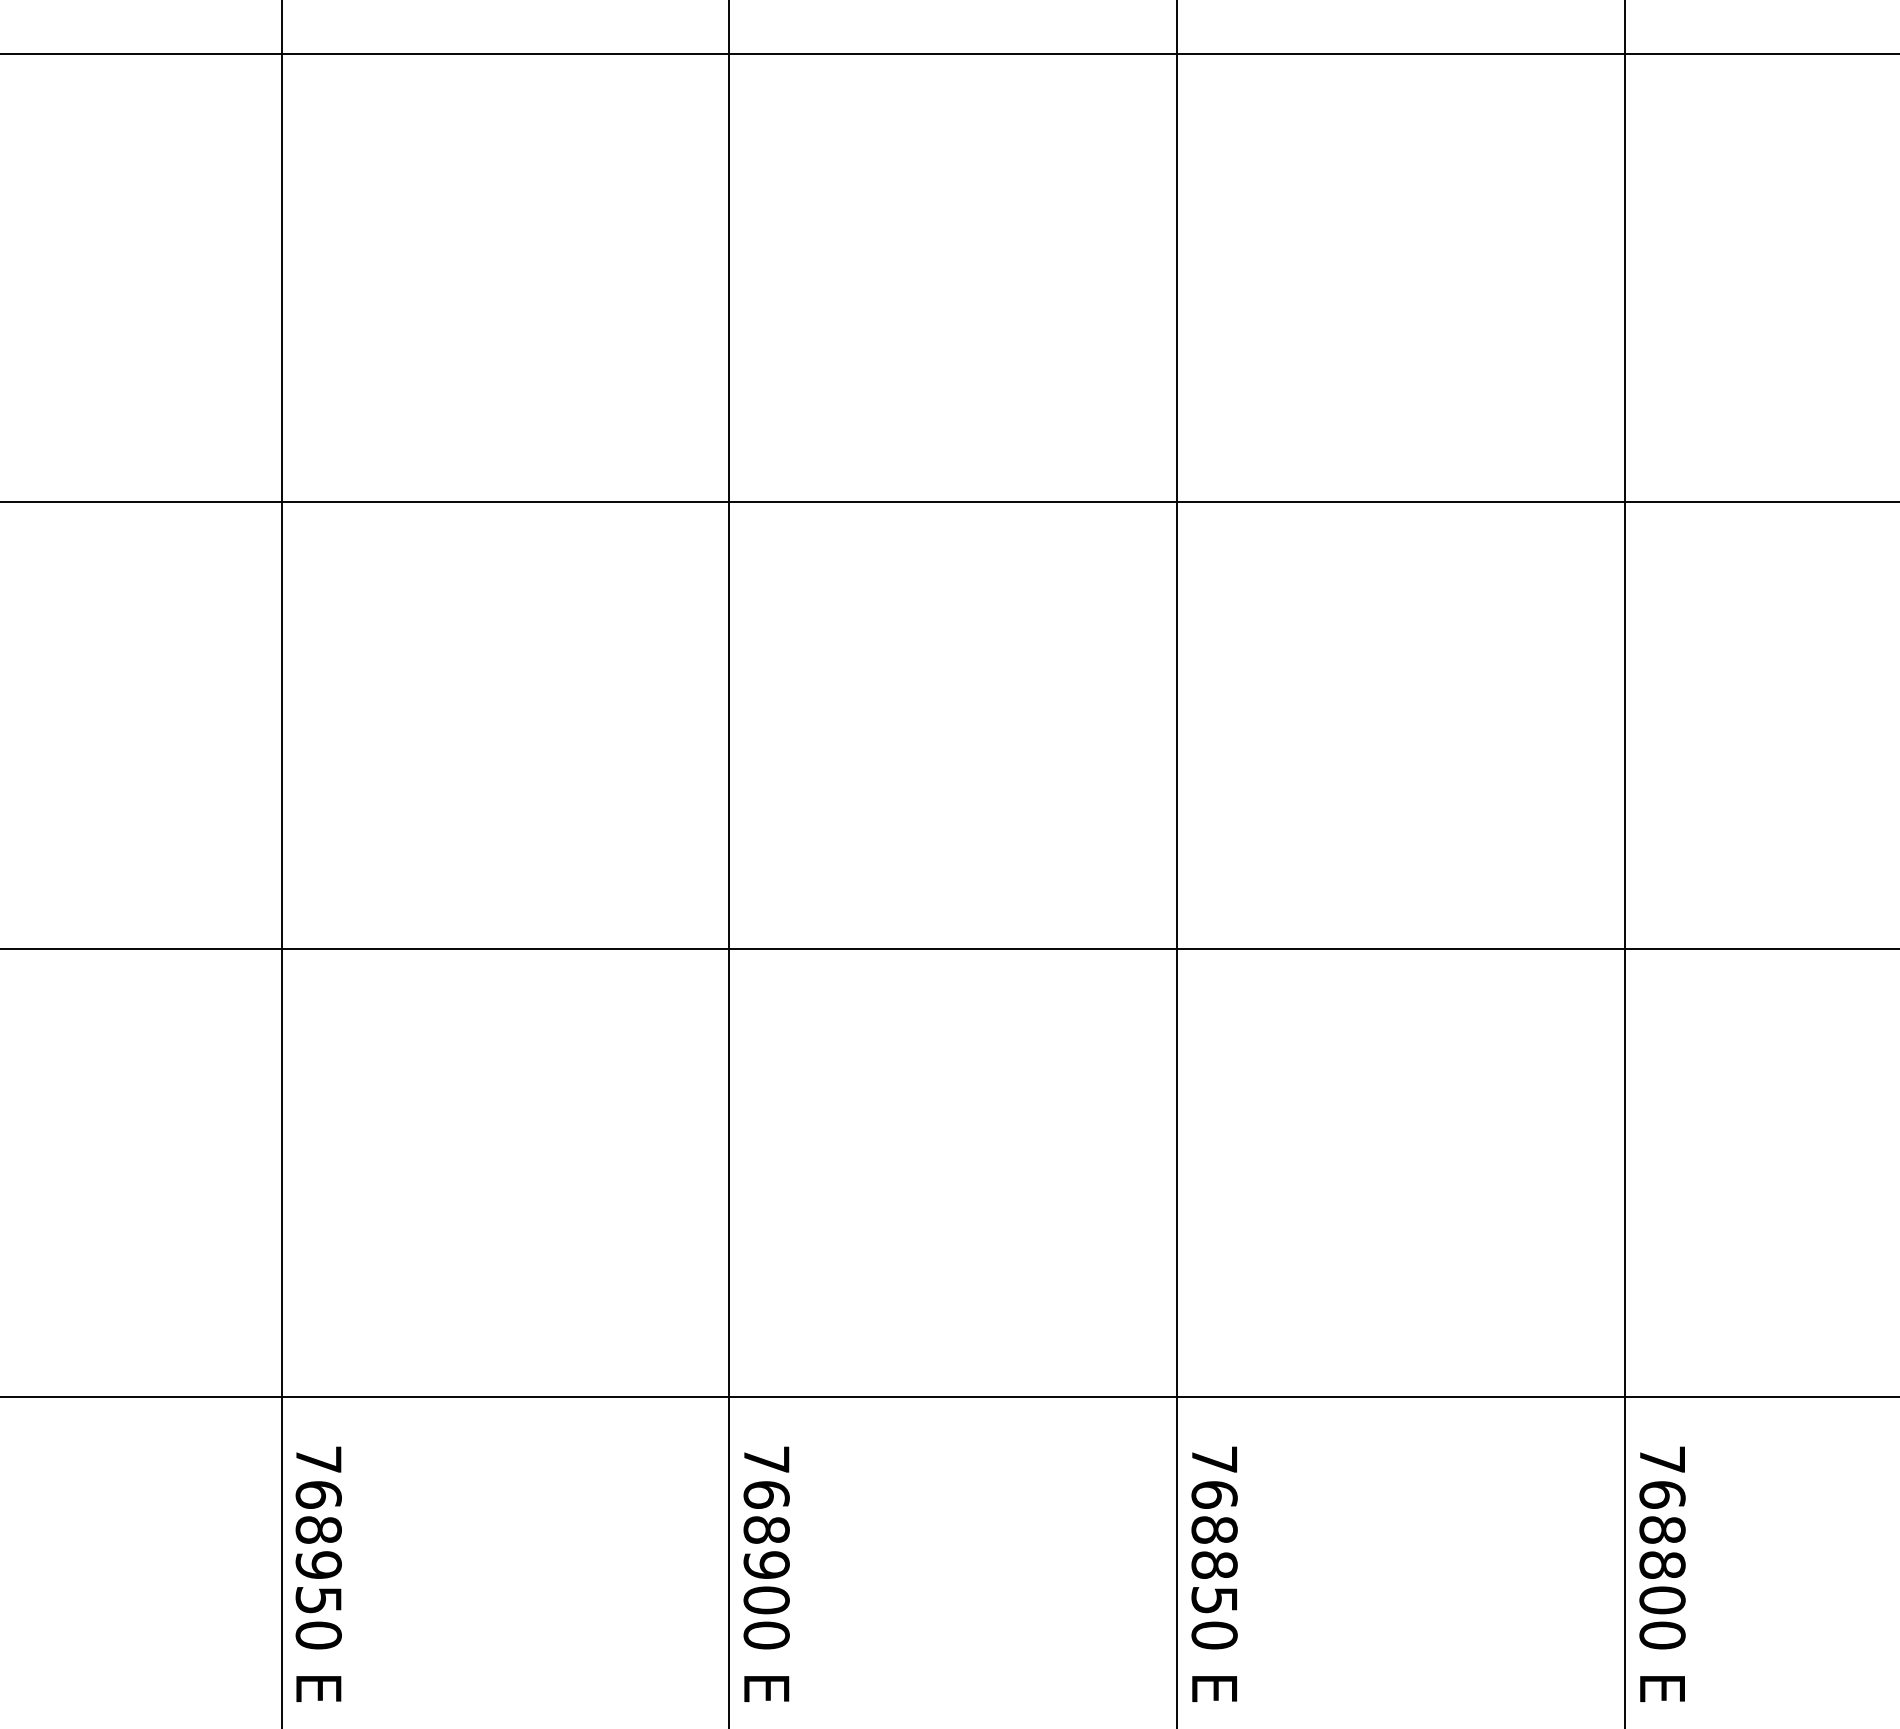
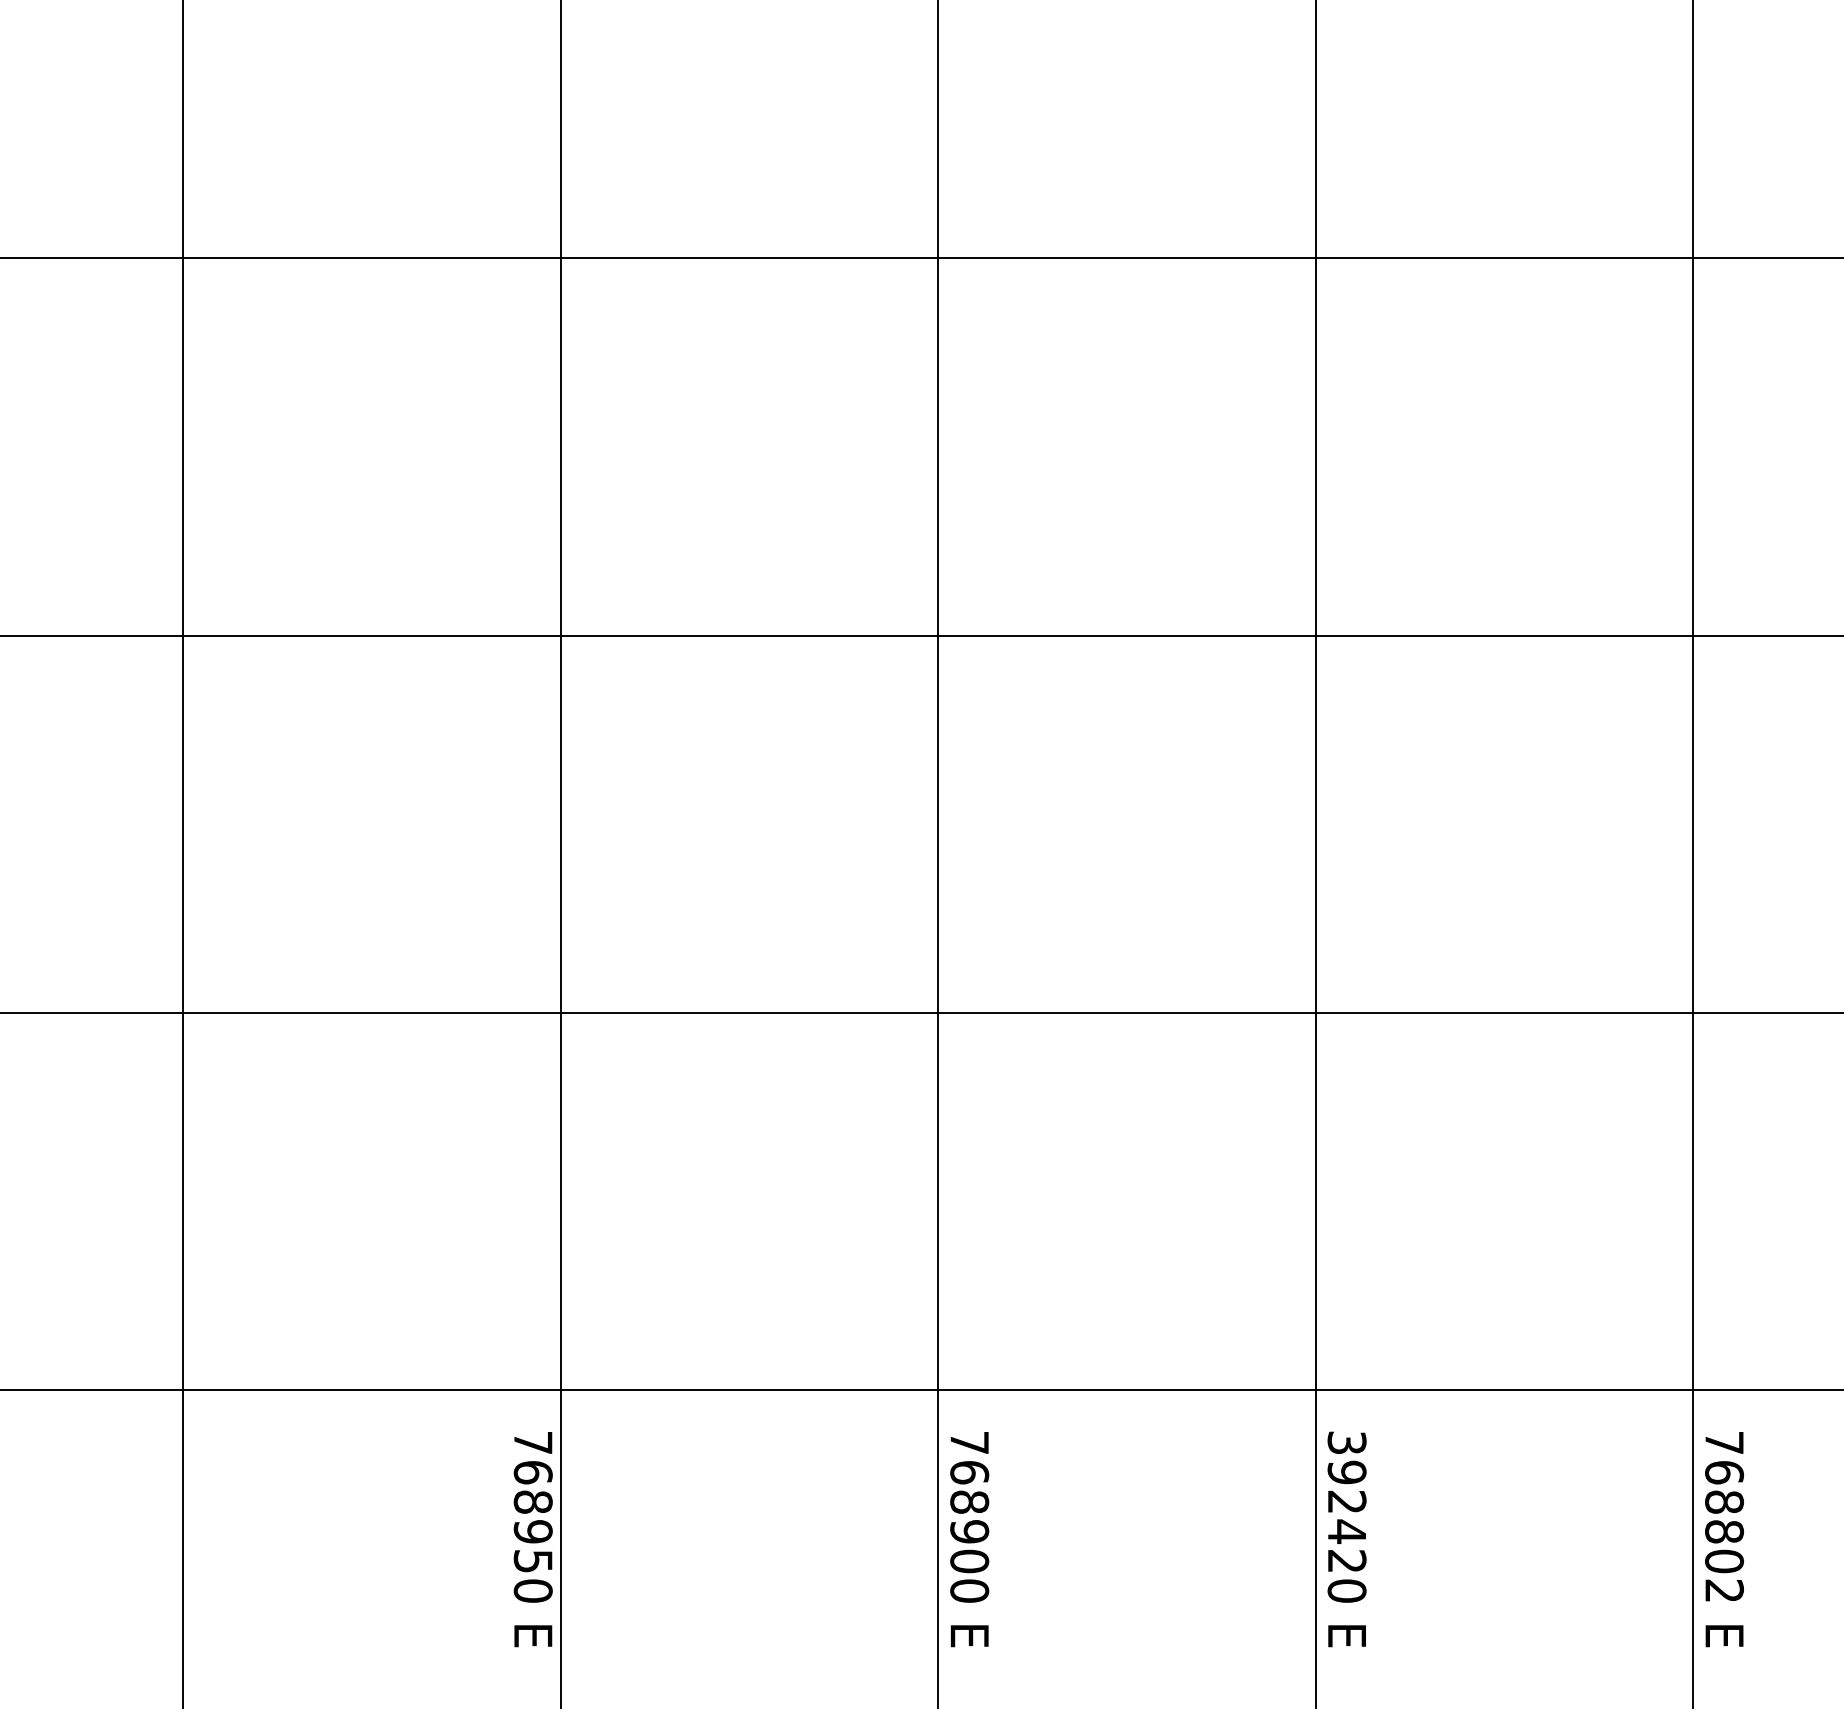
text: (1213, 1529) -> (1346, 1501), 768850 -> 392420
text: (317, 1574) -> (532, 1539), moved
text: (1662, 1634) -> (1724, 1590), 768800 -> 768802

